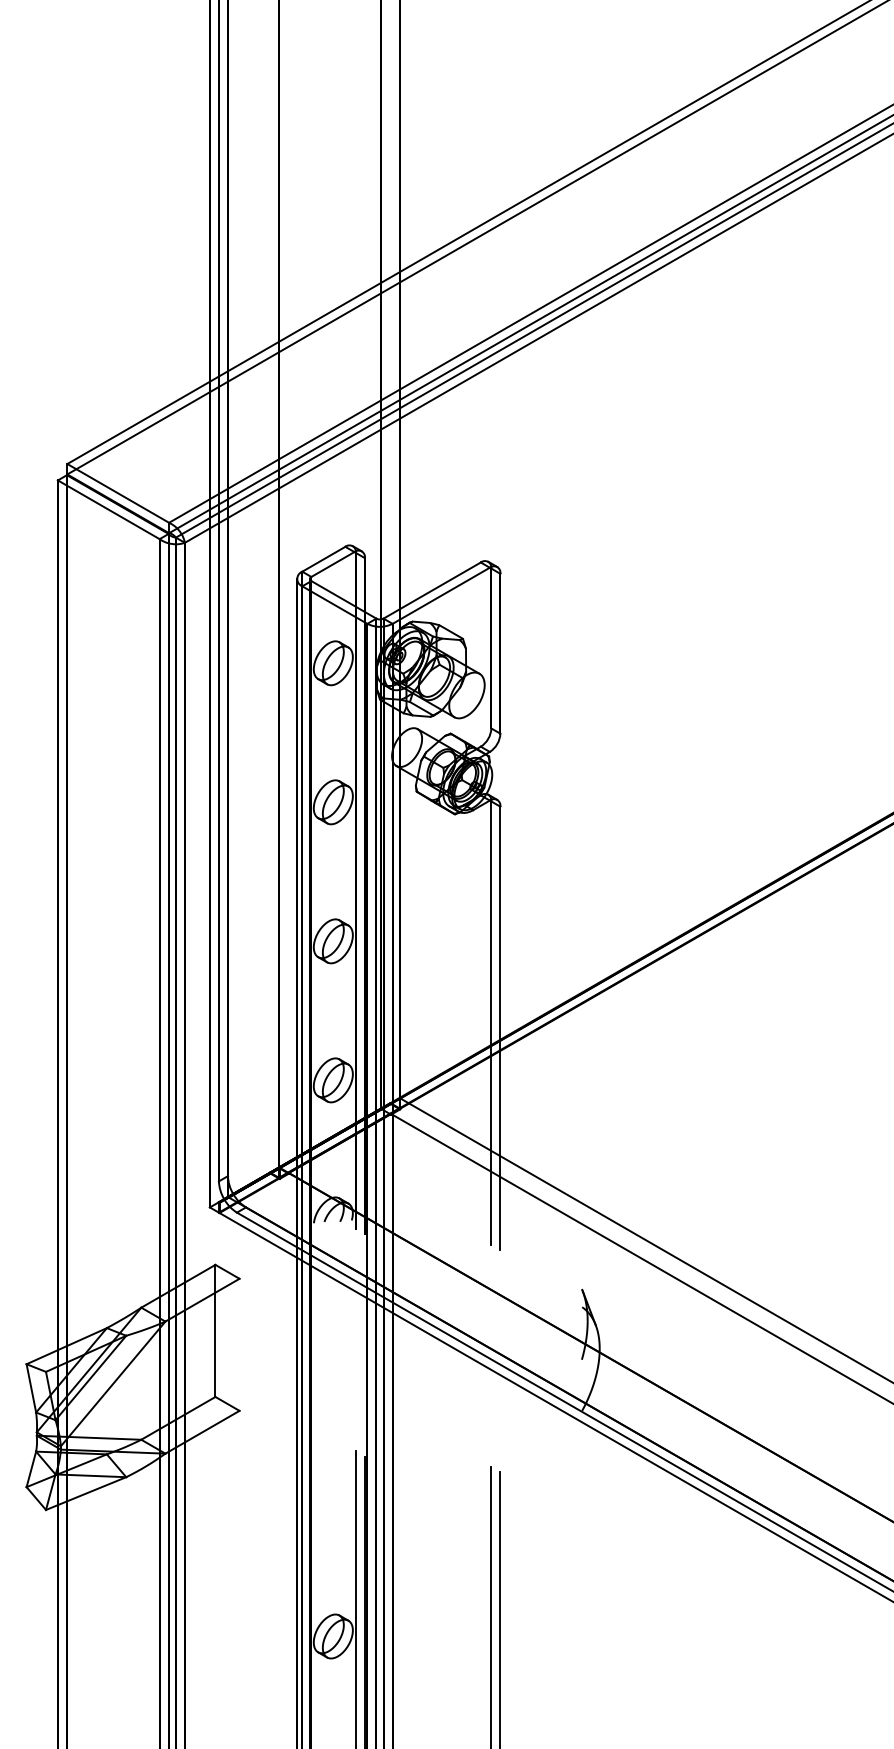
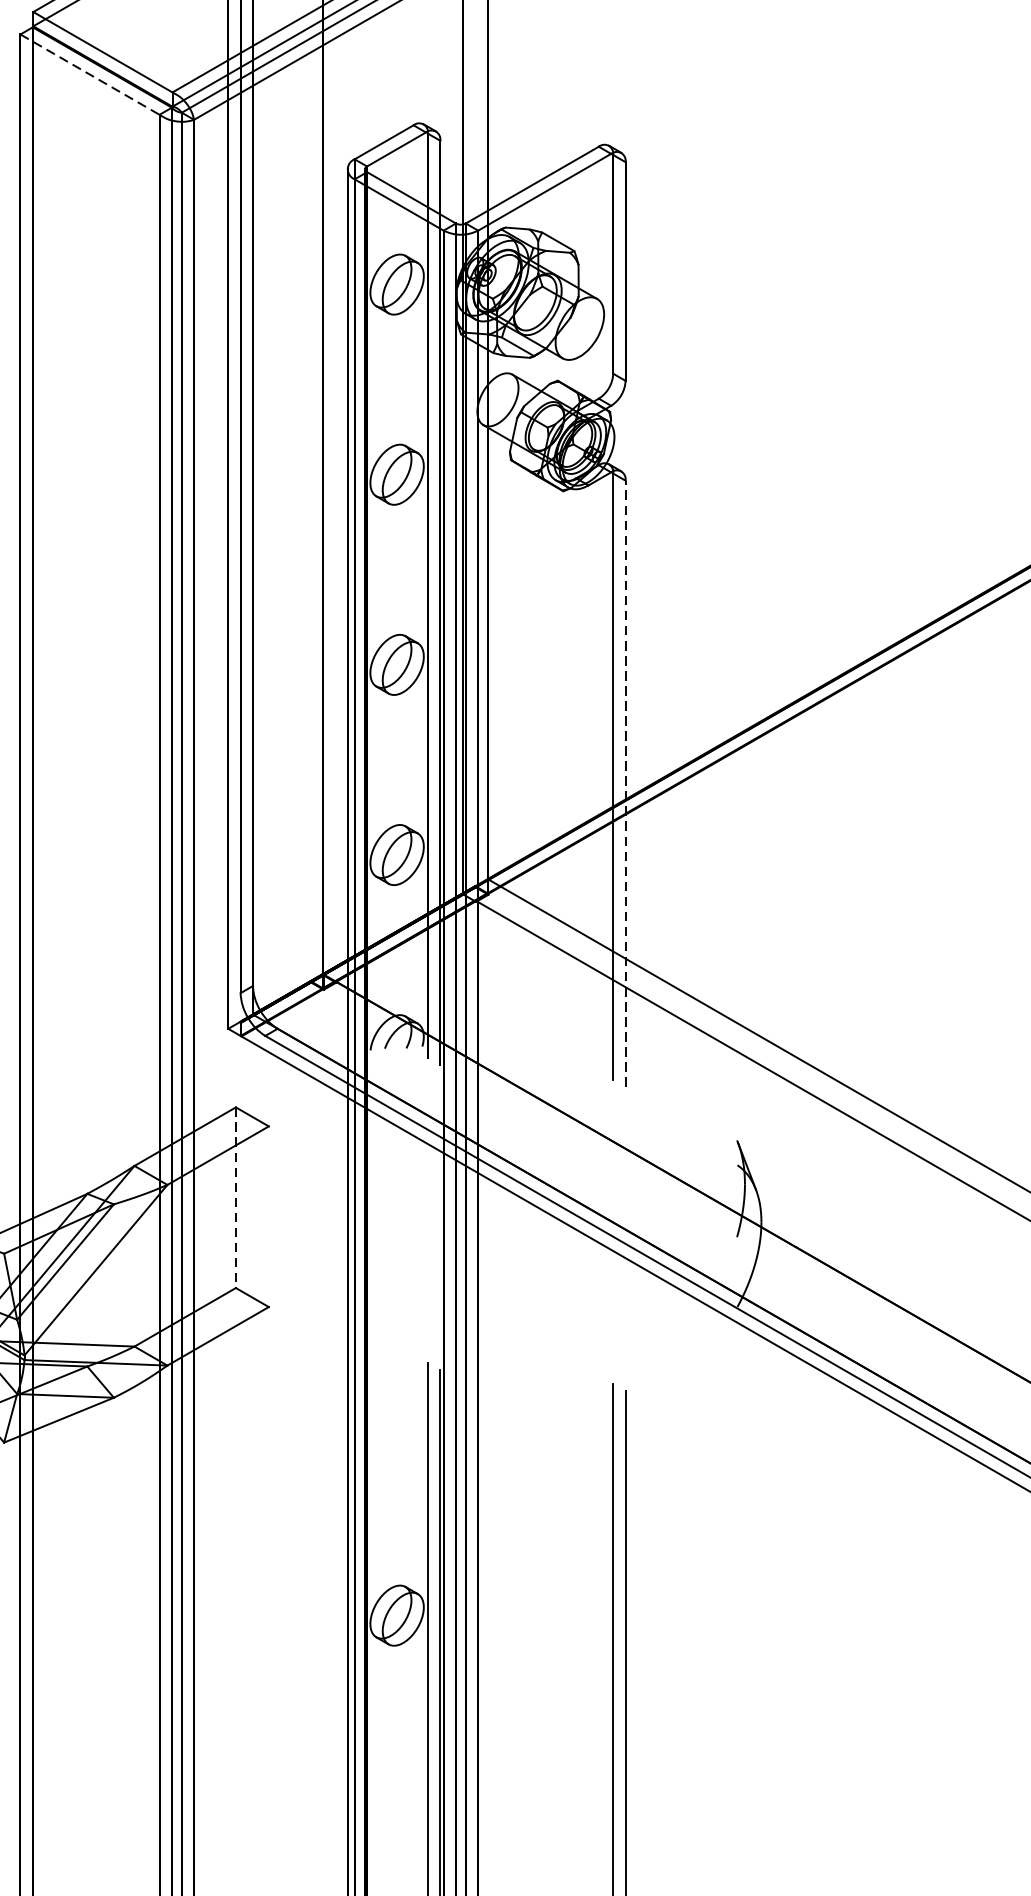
line: (108, 509) -> (89, 74), solid -> dashed
line: (500, 1028) -> (625, 784), solid -> dashed
line: (215, 1331) -> (235, 1198), solid -> dashed

